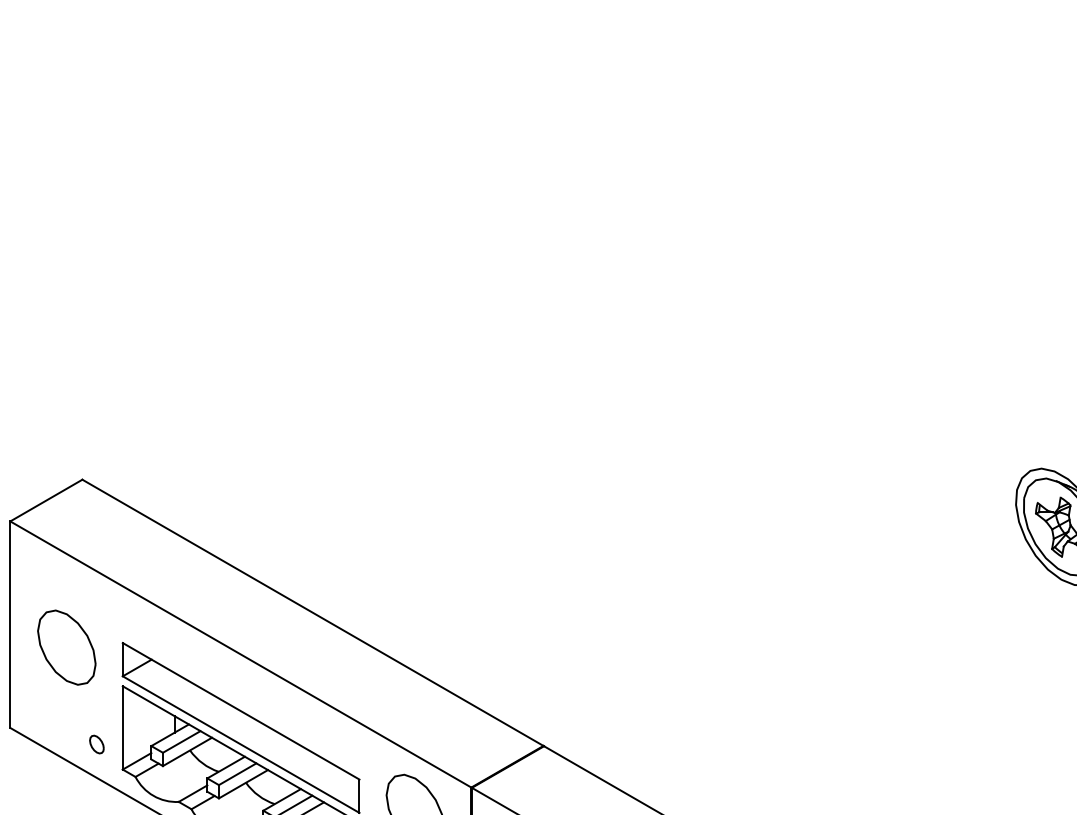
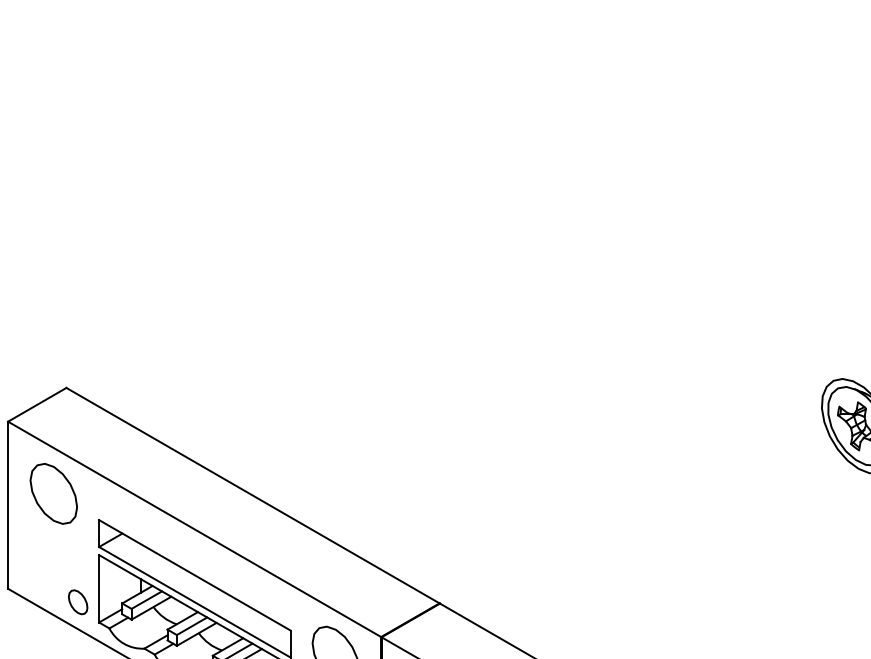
part: (66, 647) -> (53, 493), moved
part: (96, 744) -> (77, 602), size x1.67

